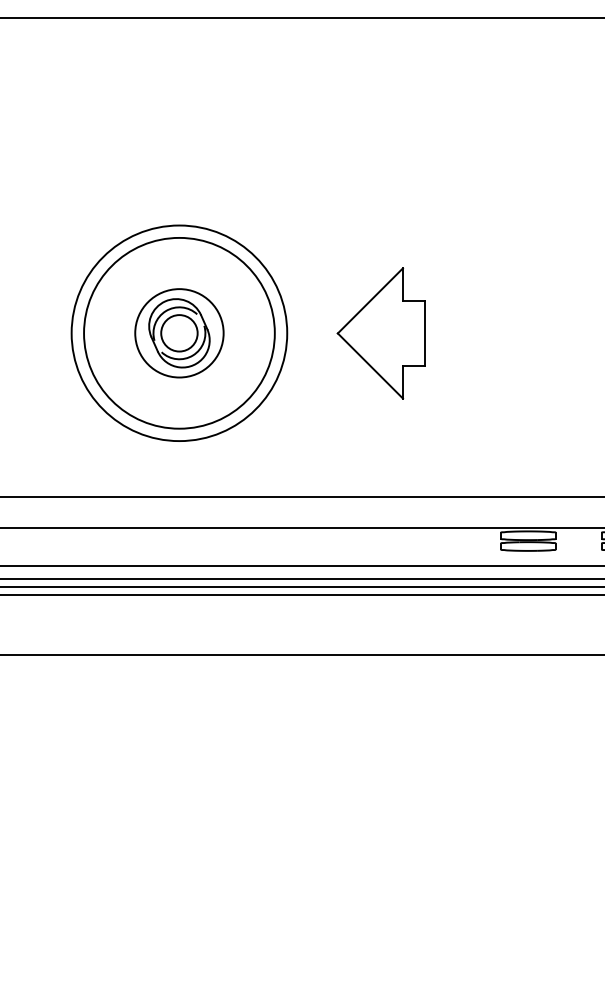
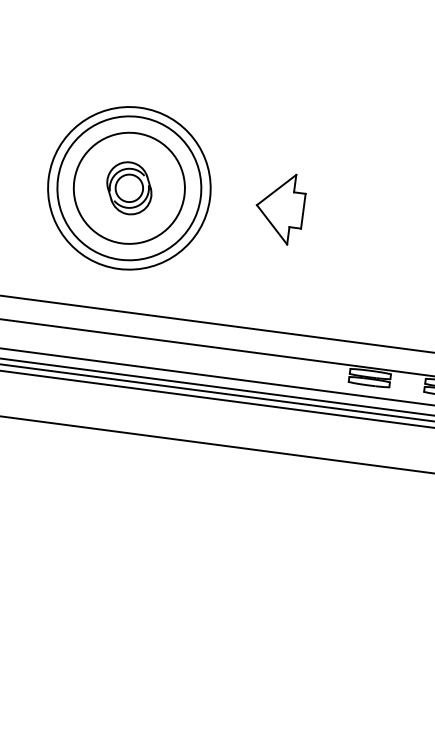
circle: (179, 332) -> (129, 187), size x1.67
part: (380, 332) -> (279, 207), size x0.71

